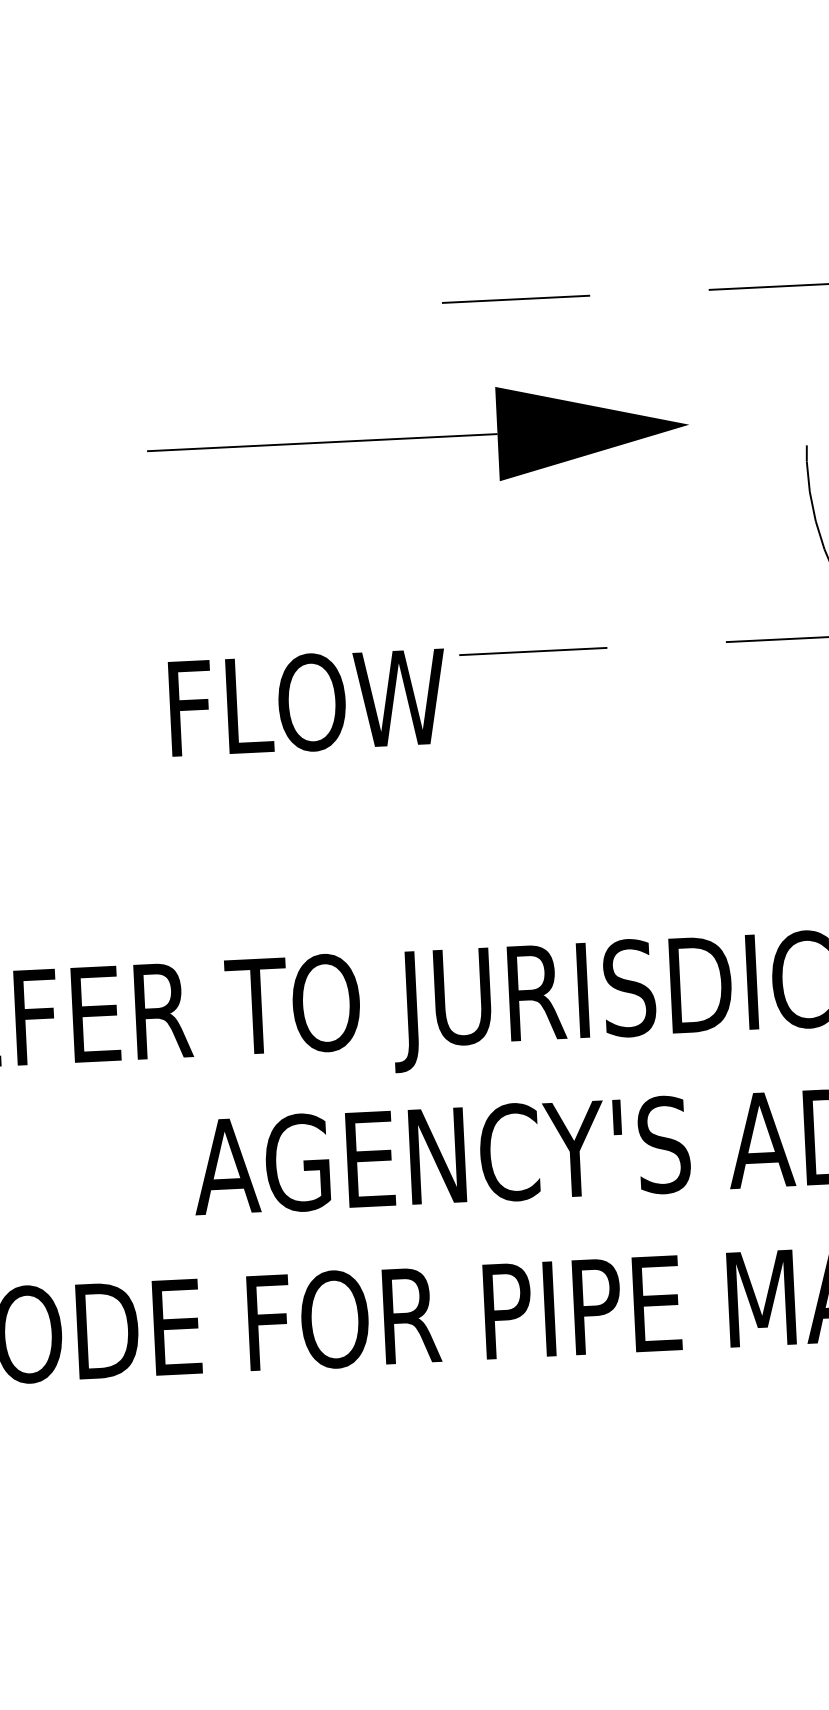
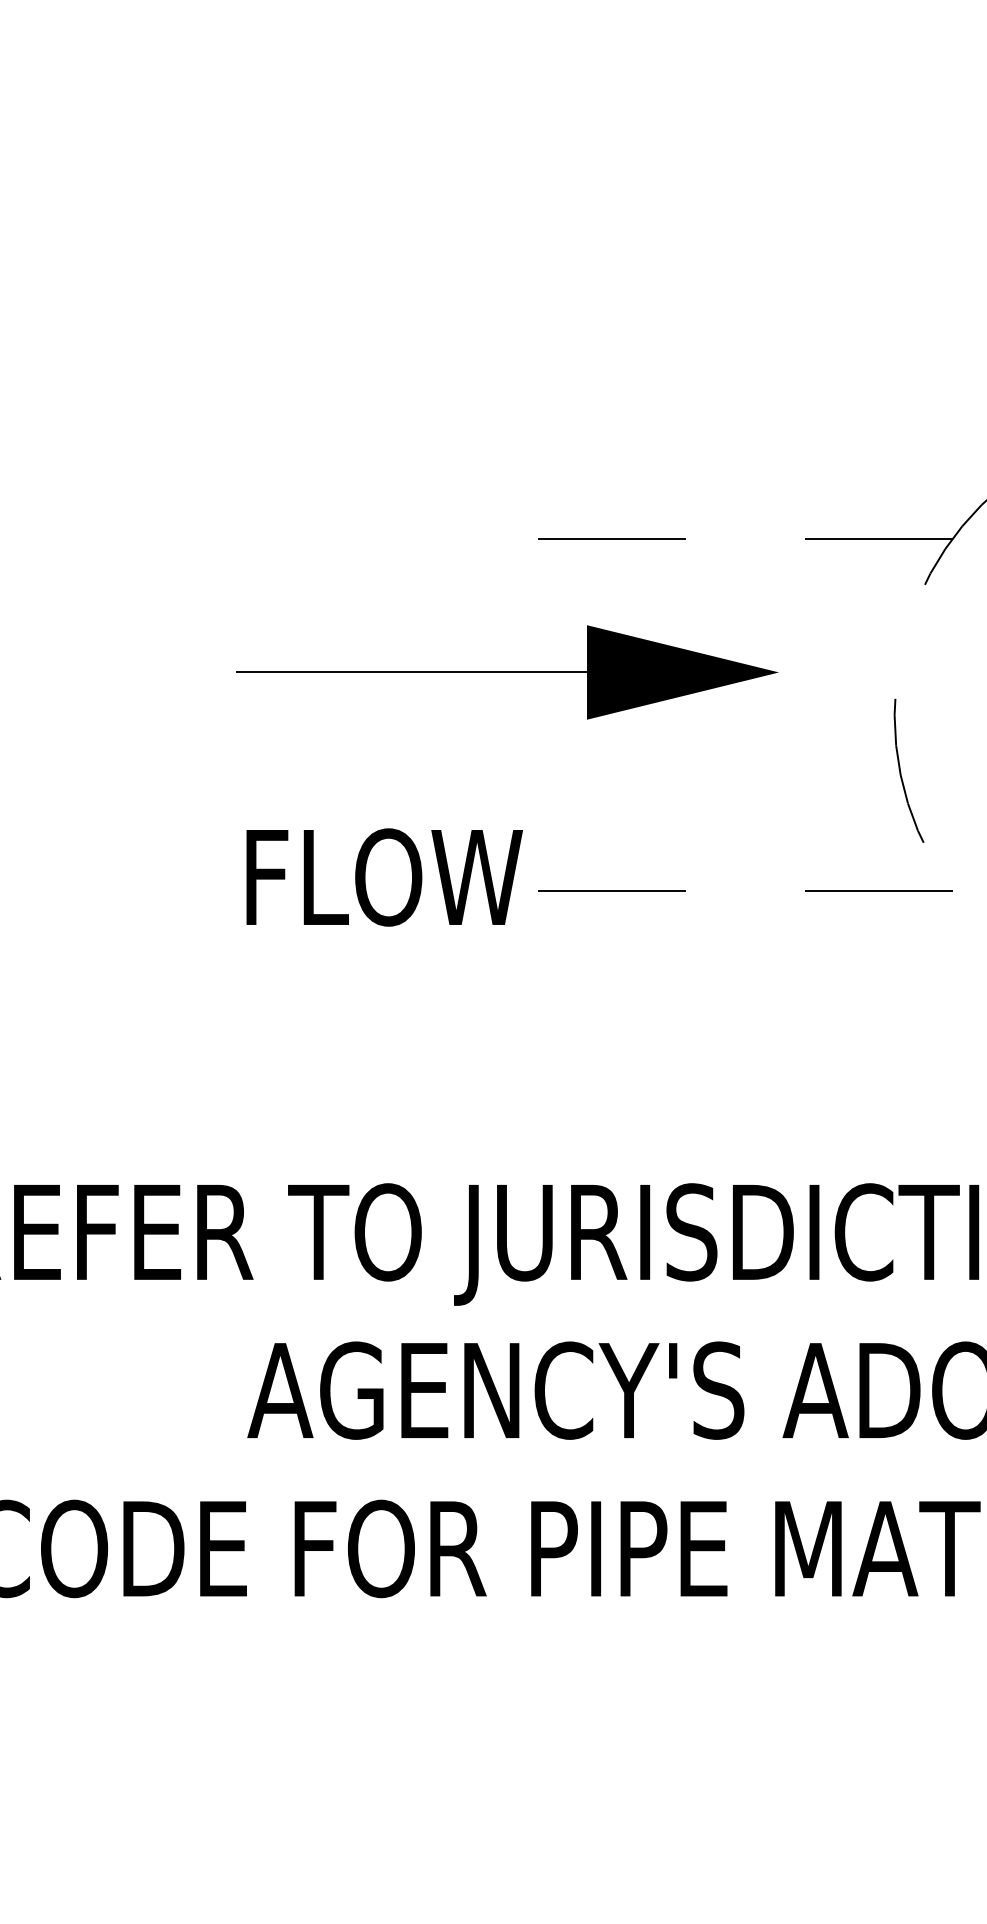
text: (307, 702) -> (384, 877), moved

